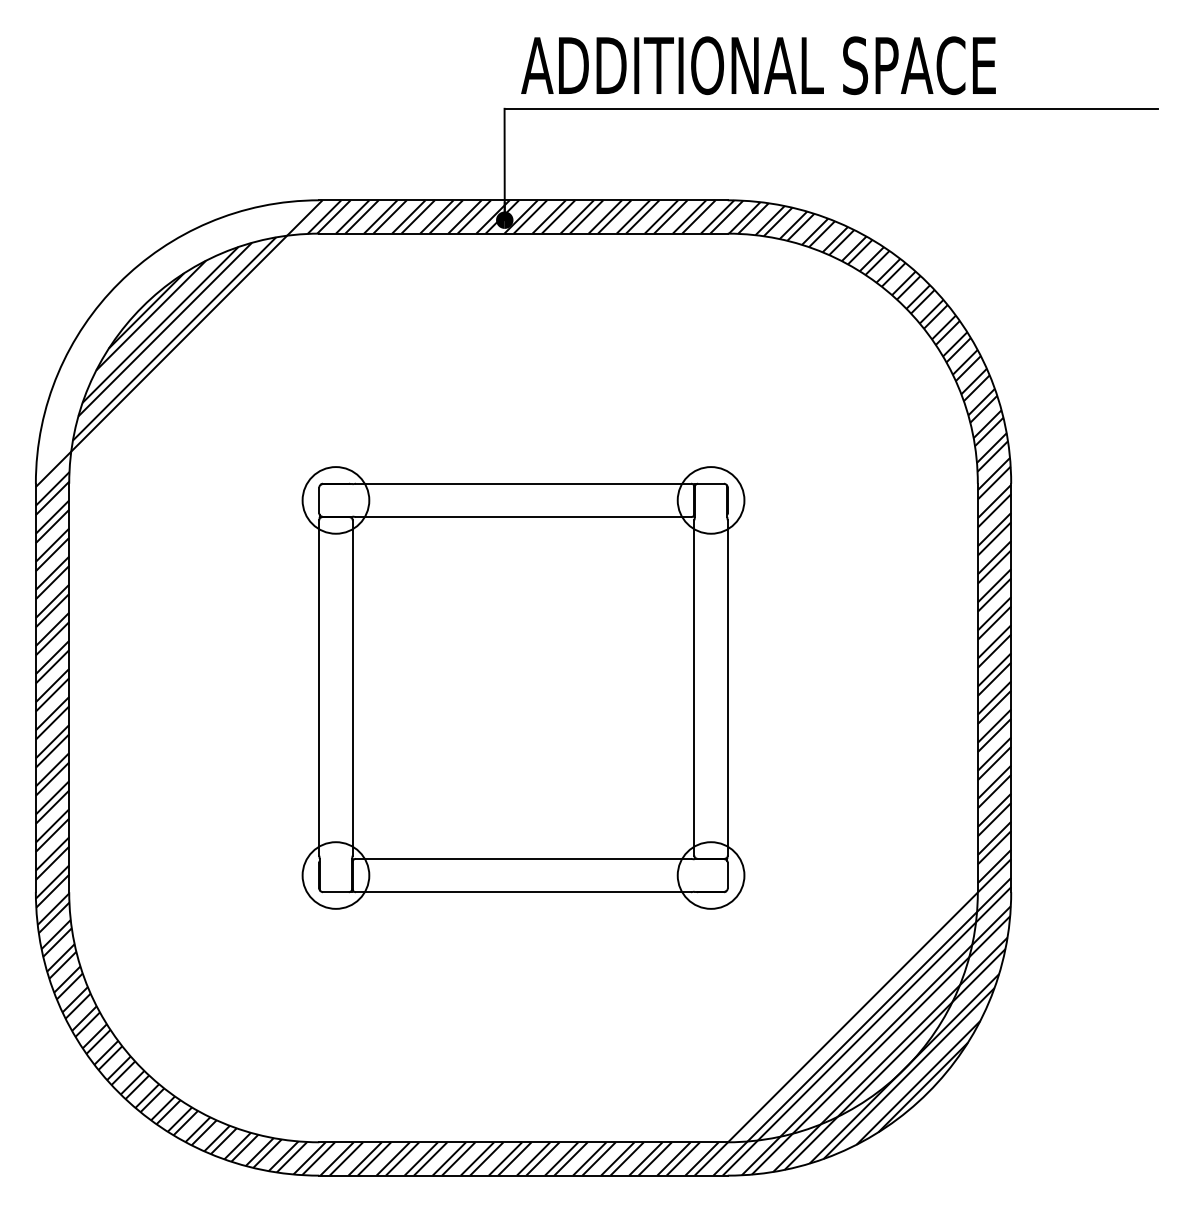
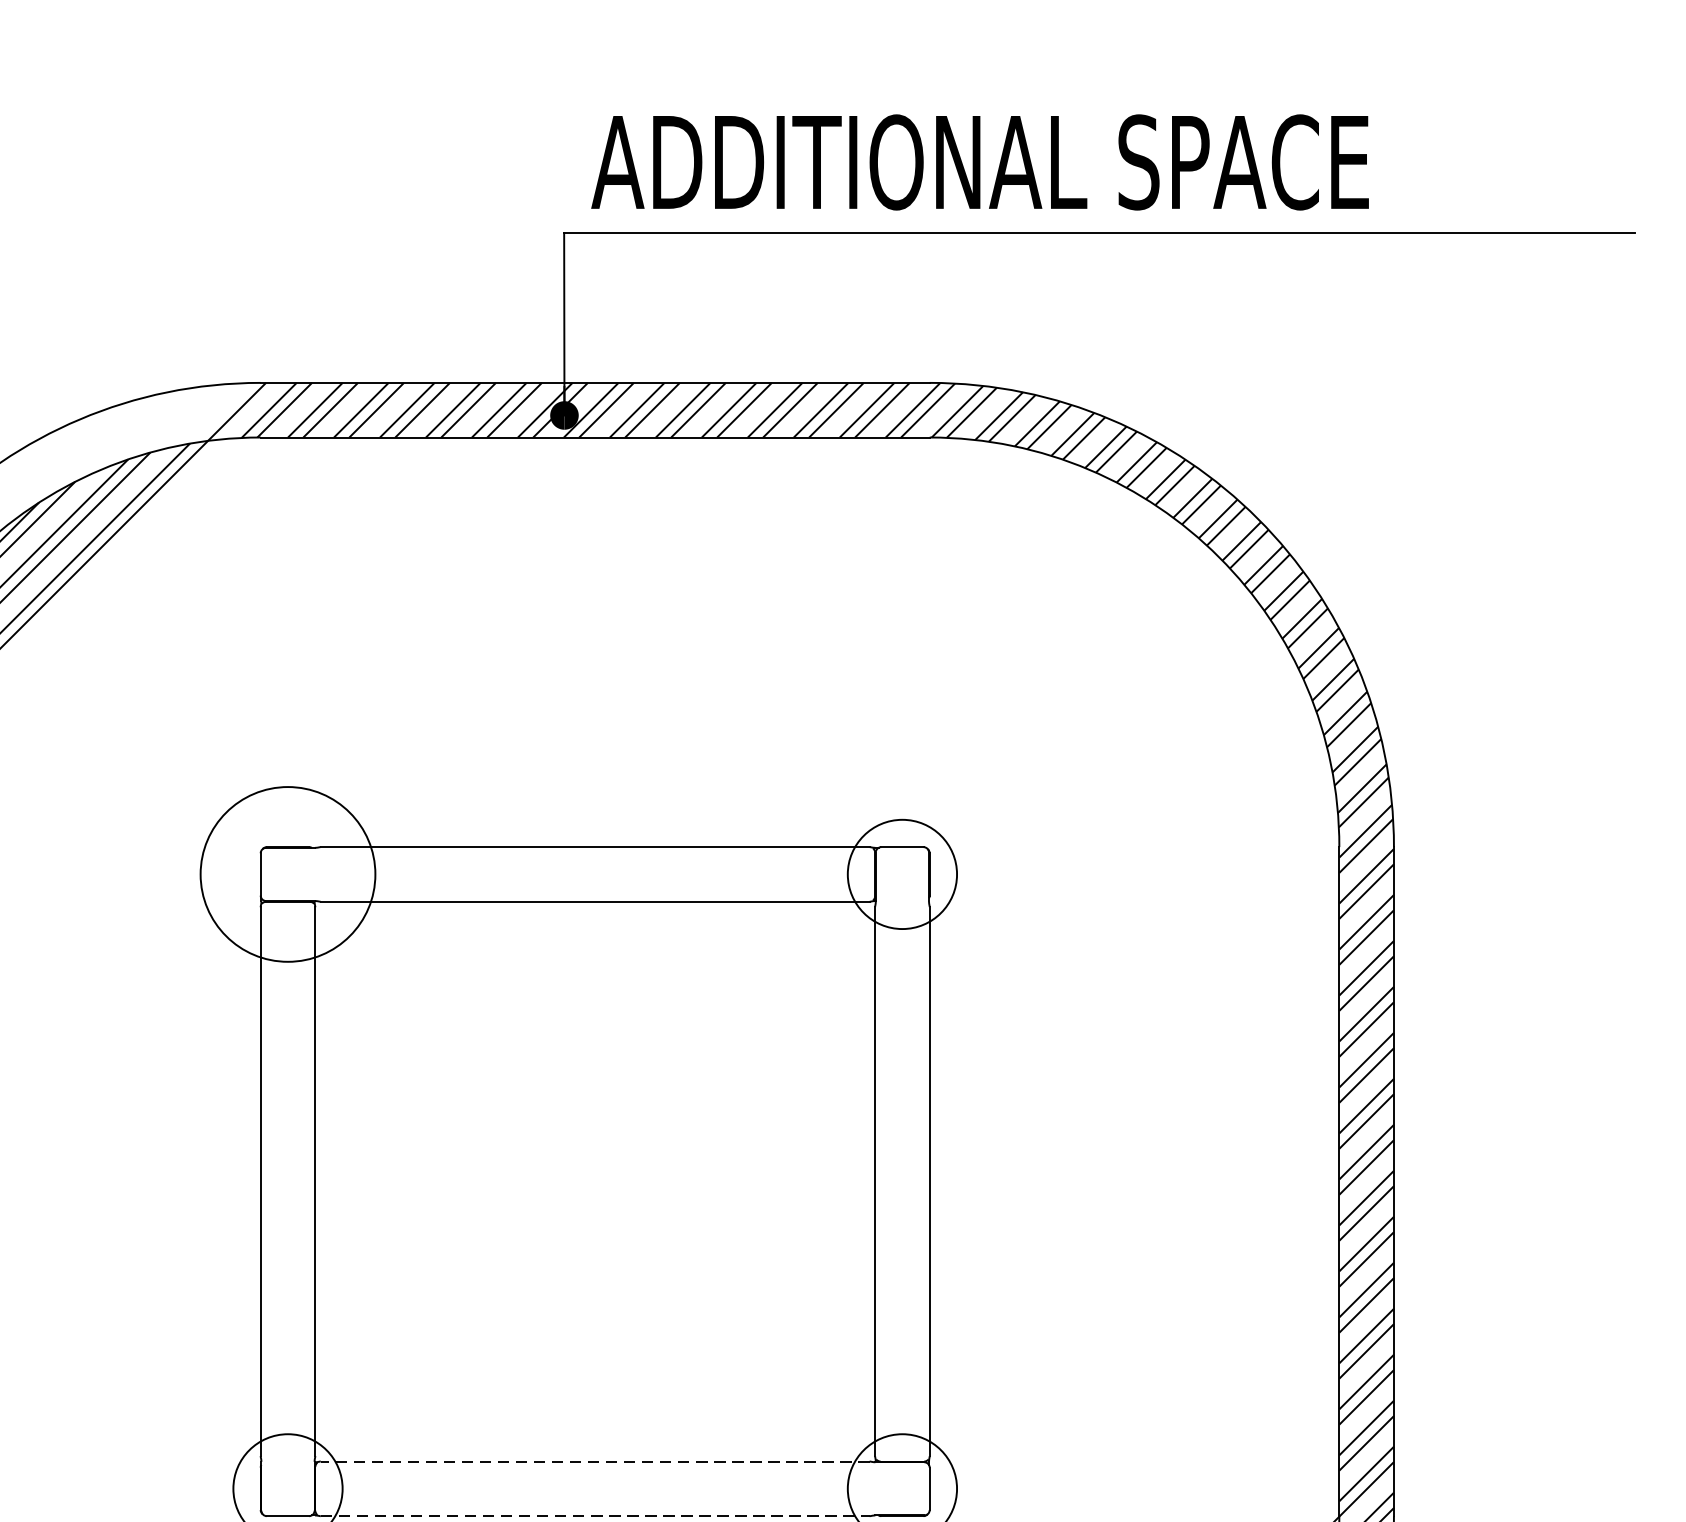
circle: (335, 500) -> (287, 874), size x1.6
line: (523, 858) -> (595, 1460), solid -> dashed
line: (523, 892) -> (595, 1516), solid -> dashed

